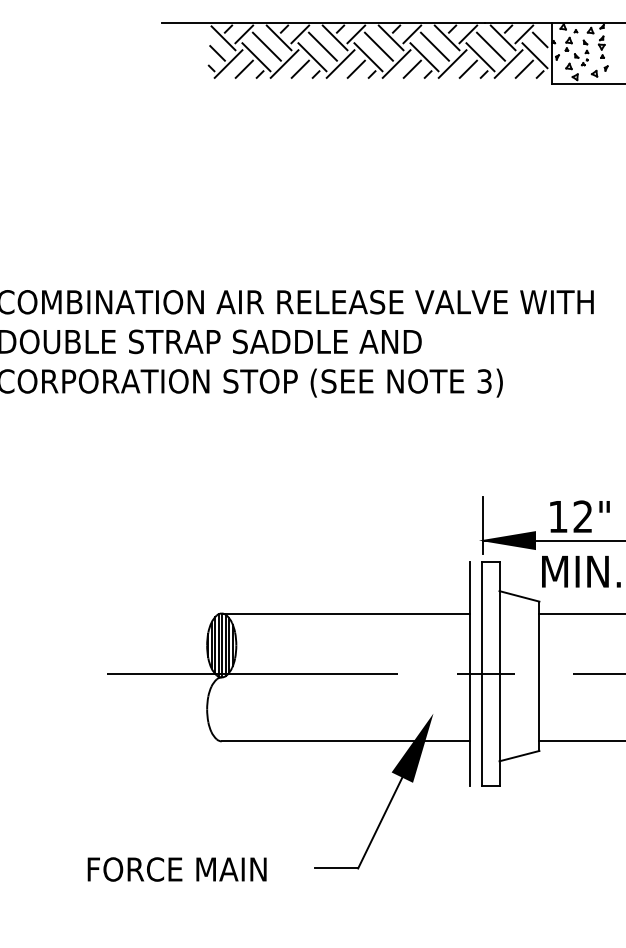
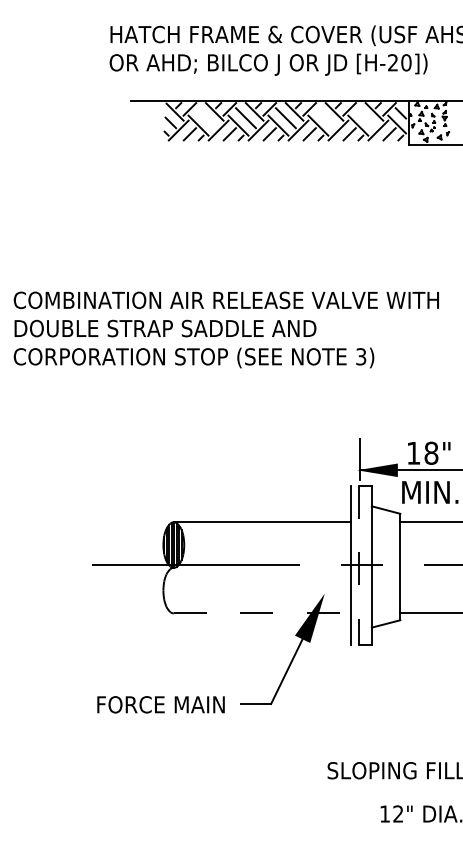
line: (267, 47) -> (206, 118), removed
line: (434, 47) -> (325, 118), removed
line: (490, 47) -> (365, 118), removed
text: (583, 515) -> (431, 452), 12" -> 18"
line: (482, 674) -> (359, 565), solid -> dashed
line: (346, 741) -> (262, 613), solid -> dashed
text: (176, 869) -> (160, 704), moved

